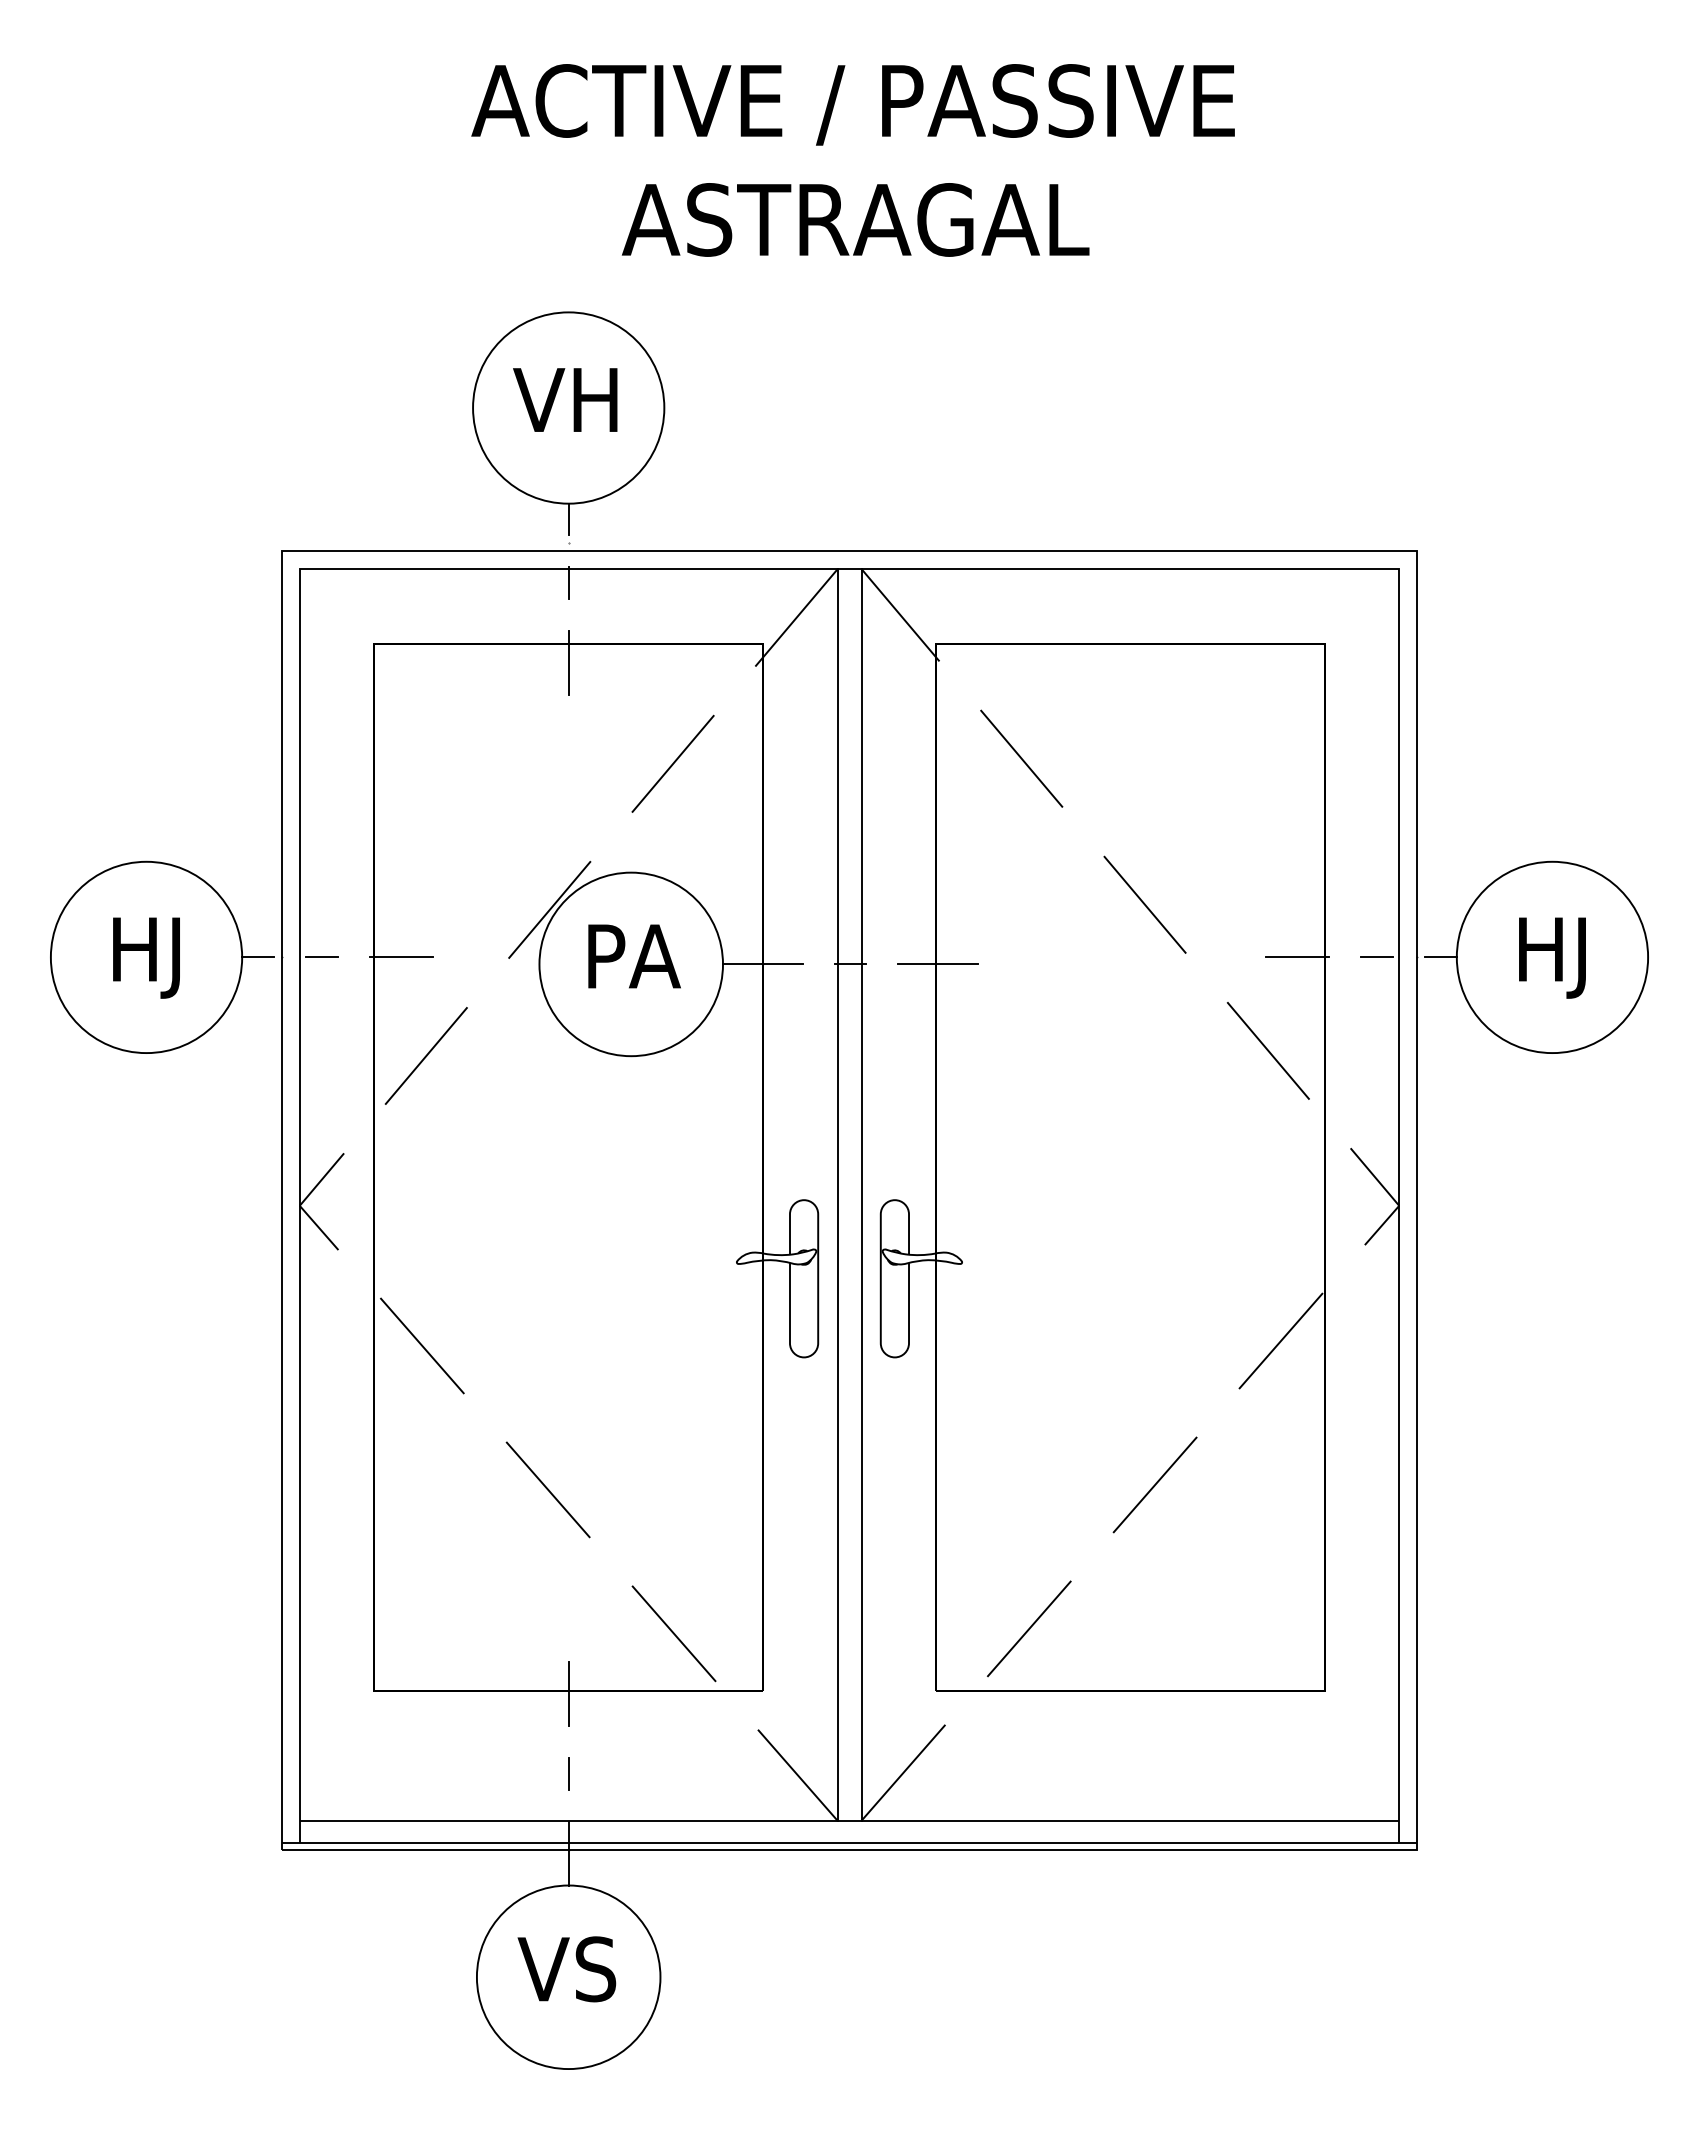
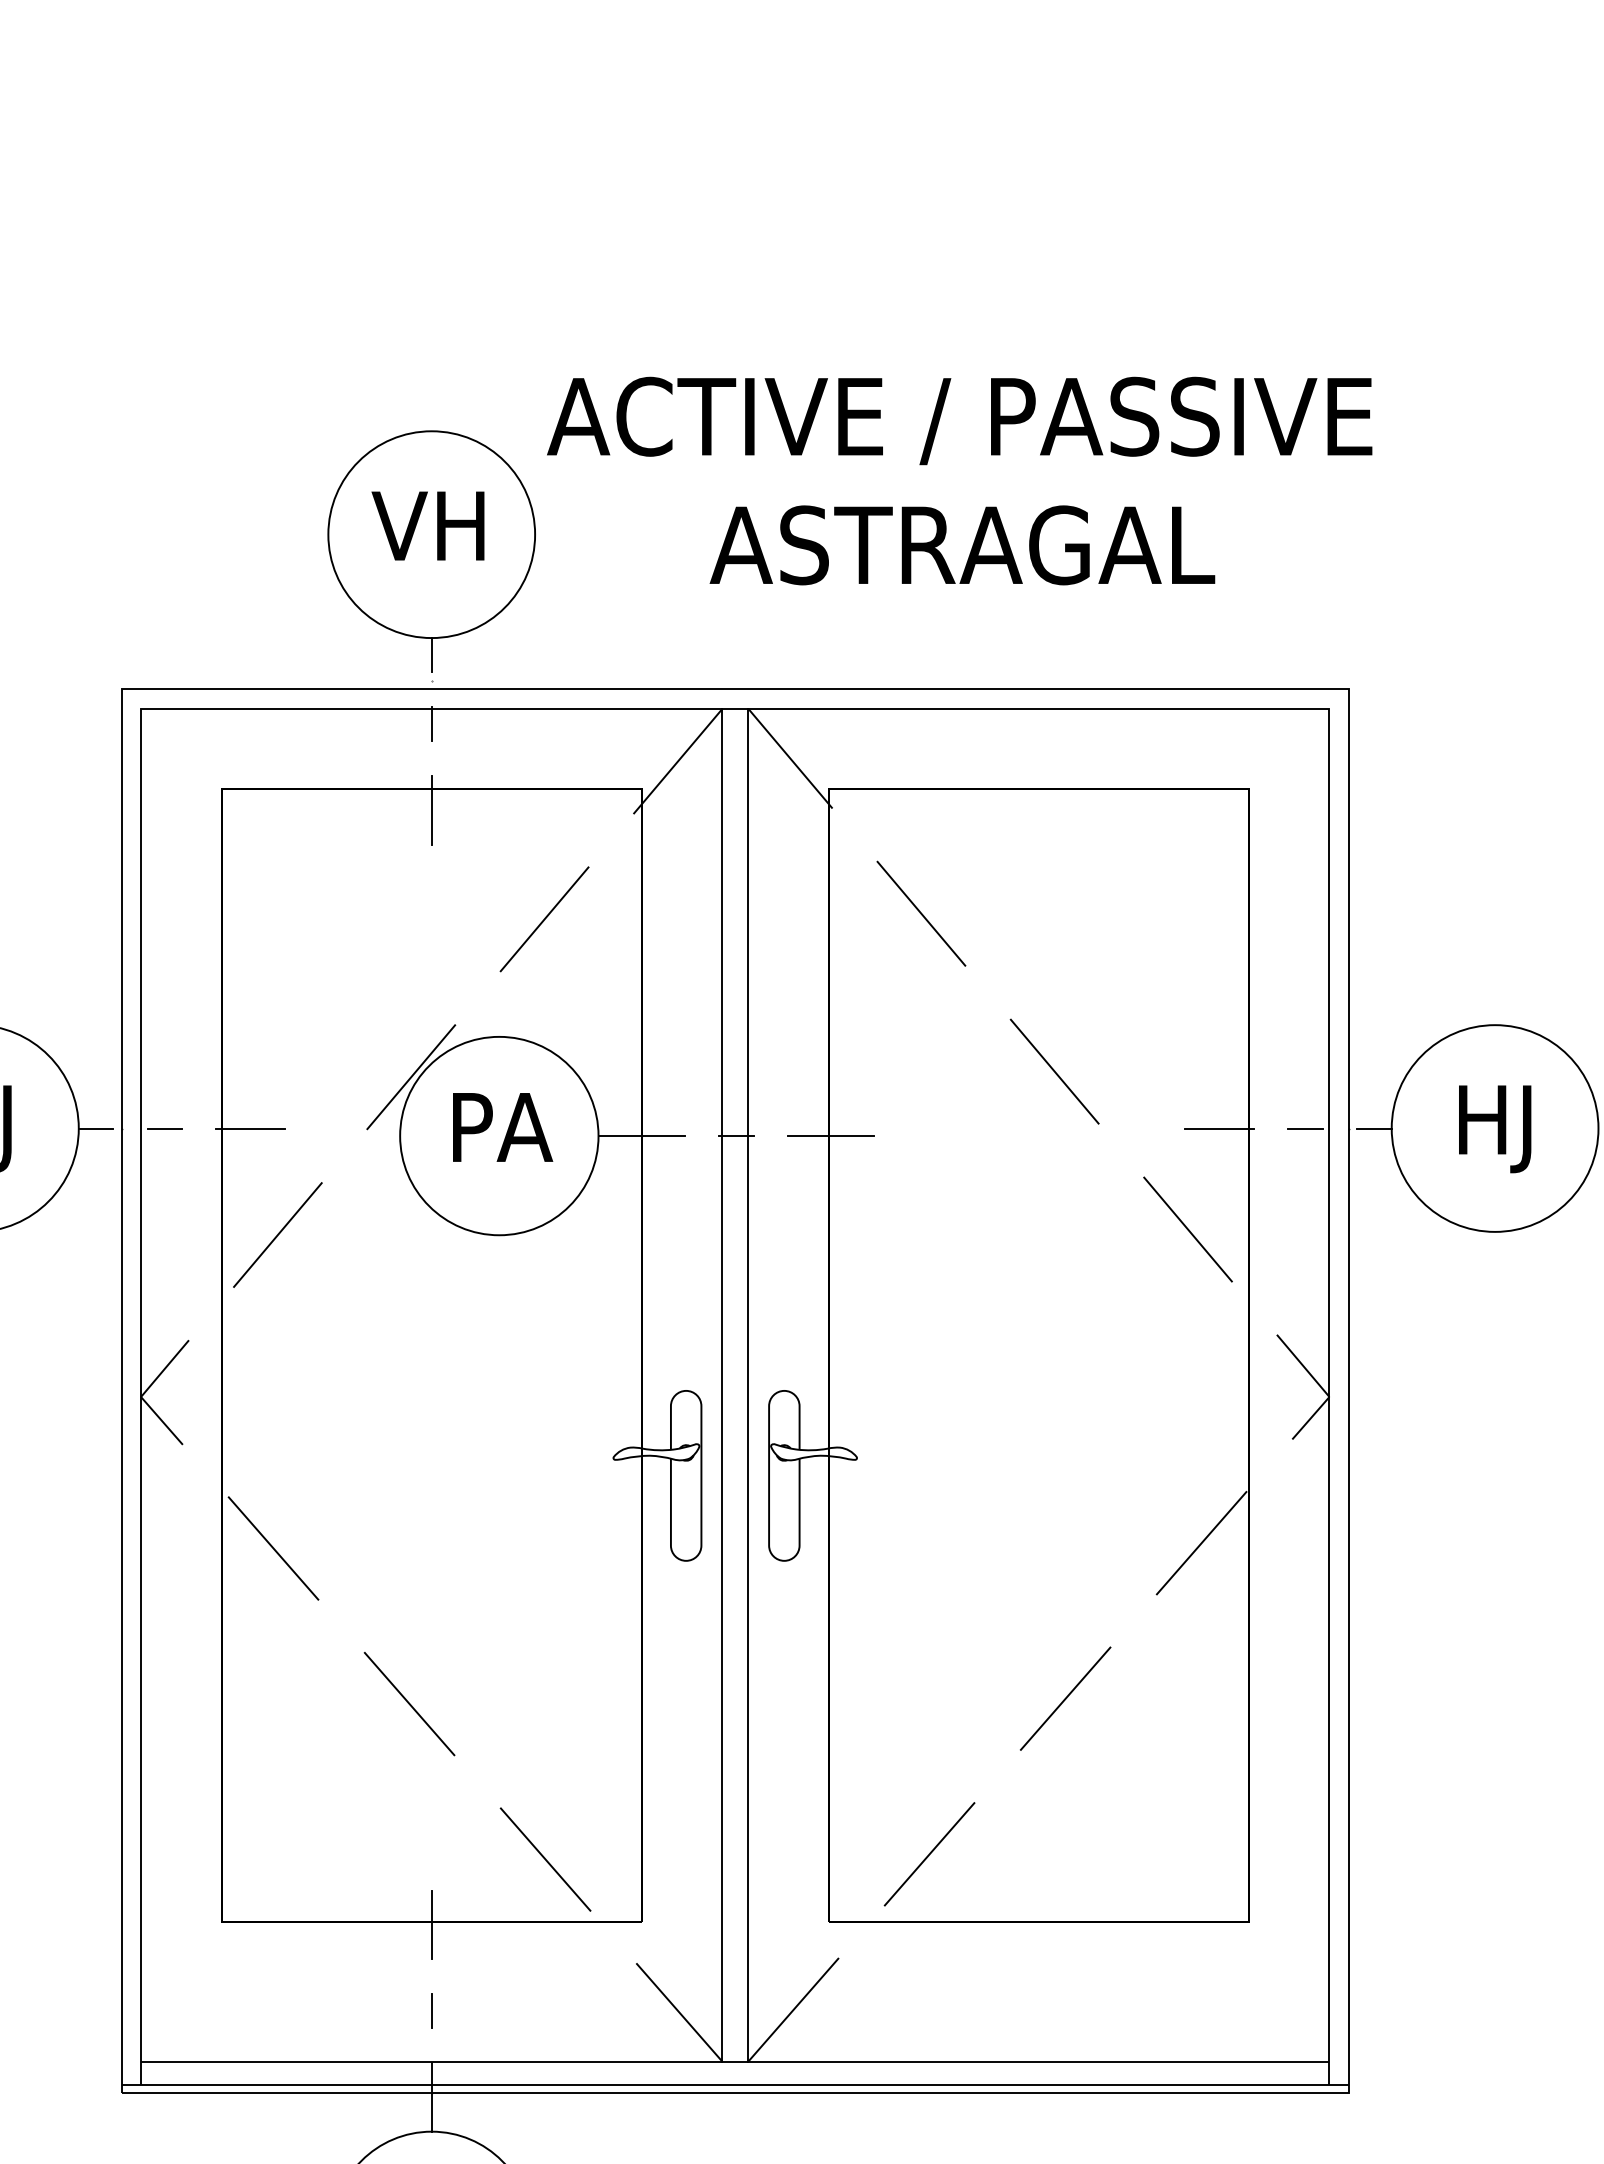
text: (852, 160) -> (959, 481), moved

